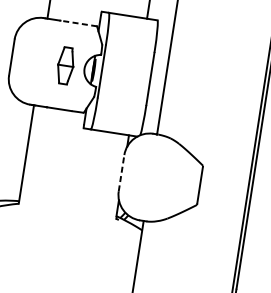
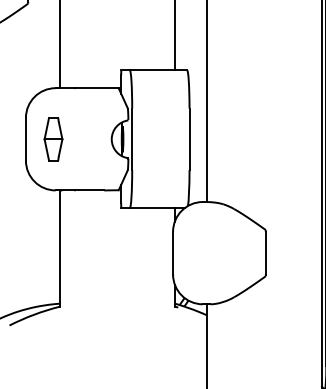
line: (79, 23) -> (97, 88), dashed -> solid
part: (65, 65) -> (53, 139), moved
line: (122, 172) -> (173, 252), dashed -> solid

